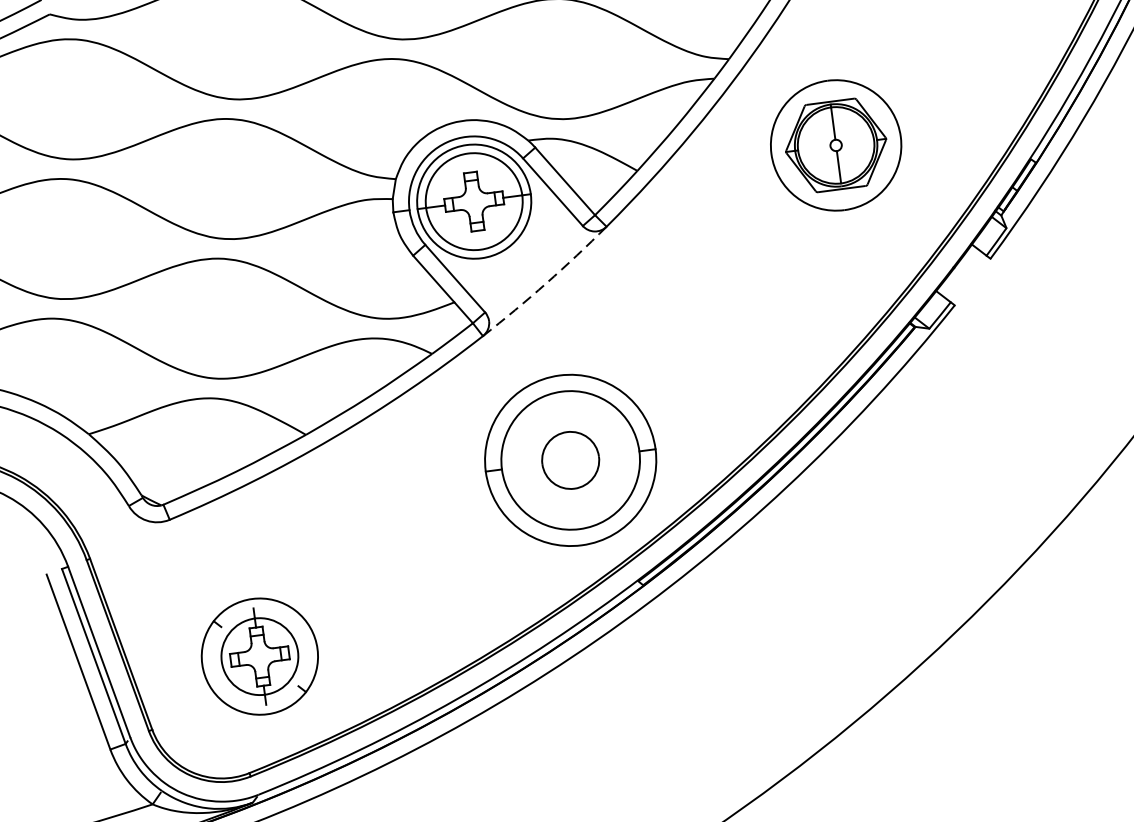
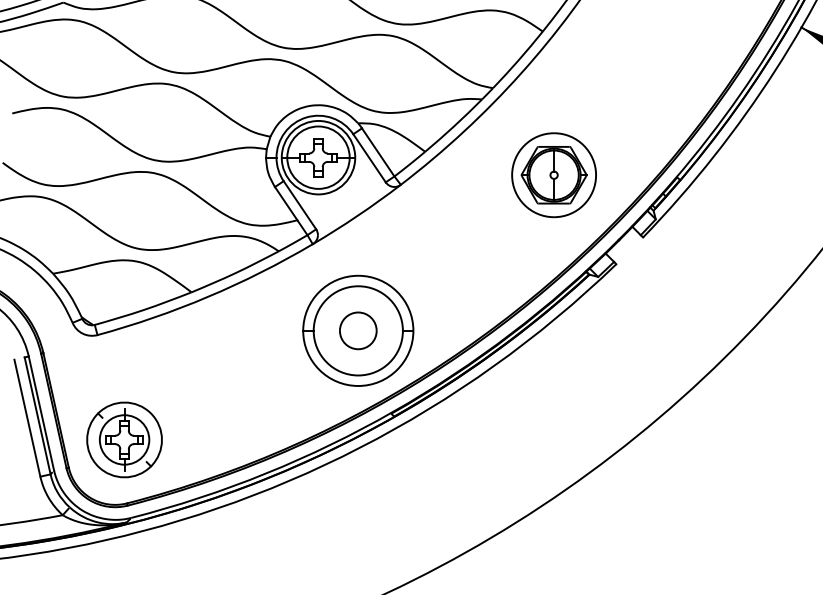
part: (835, 145) -> (553, 175), moved
arc: (546, 282) -> (357, 215), dashed -> solid
part: (259, 655) -> (124, 439), moved

